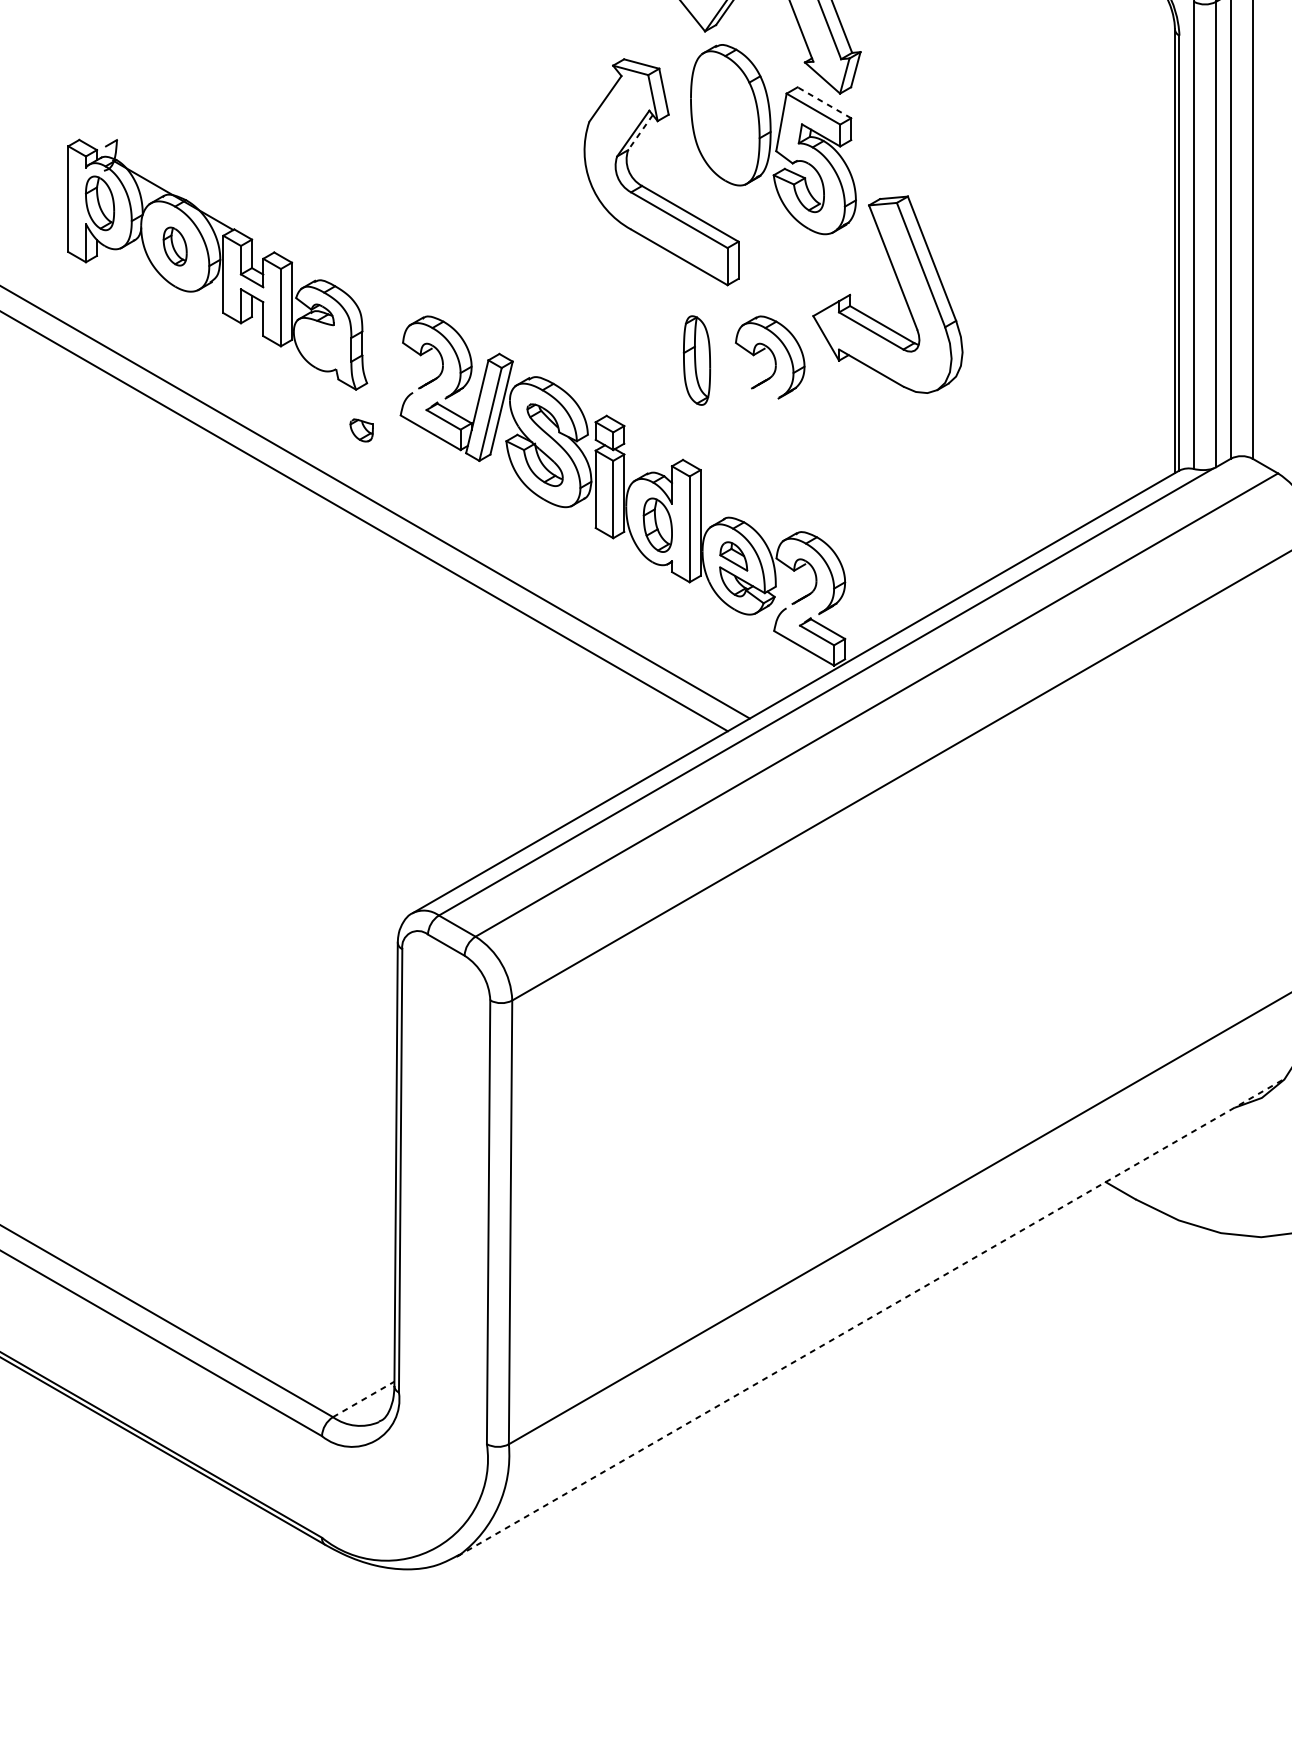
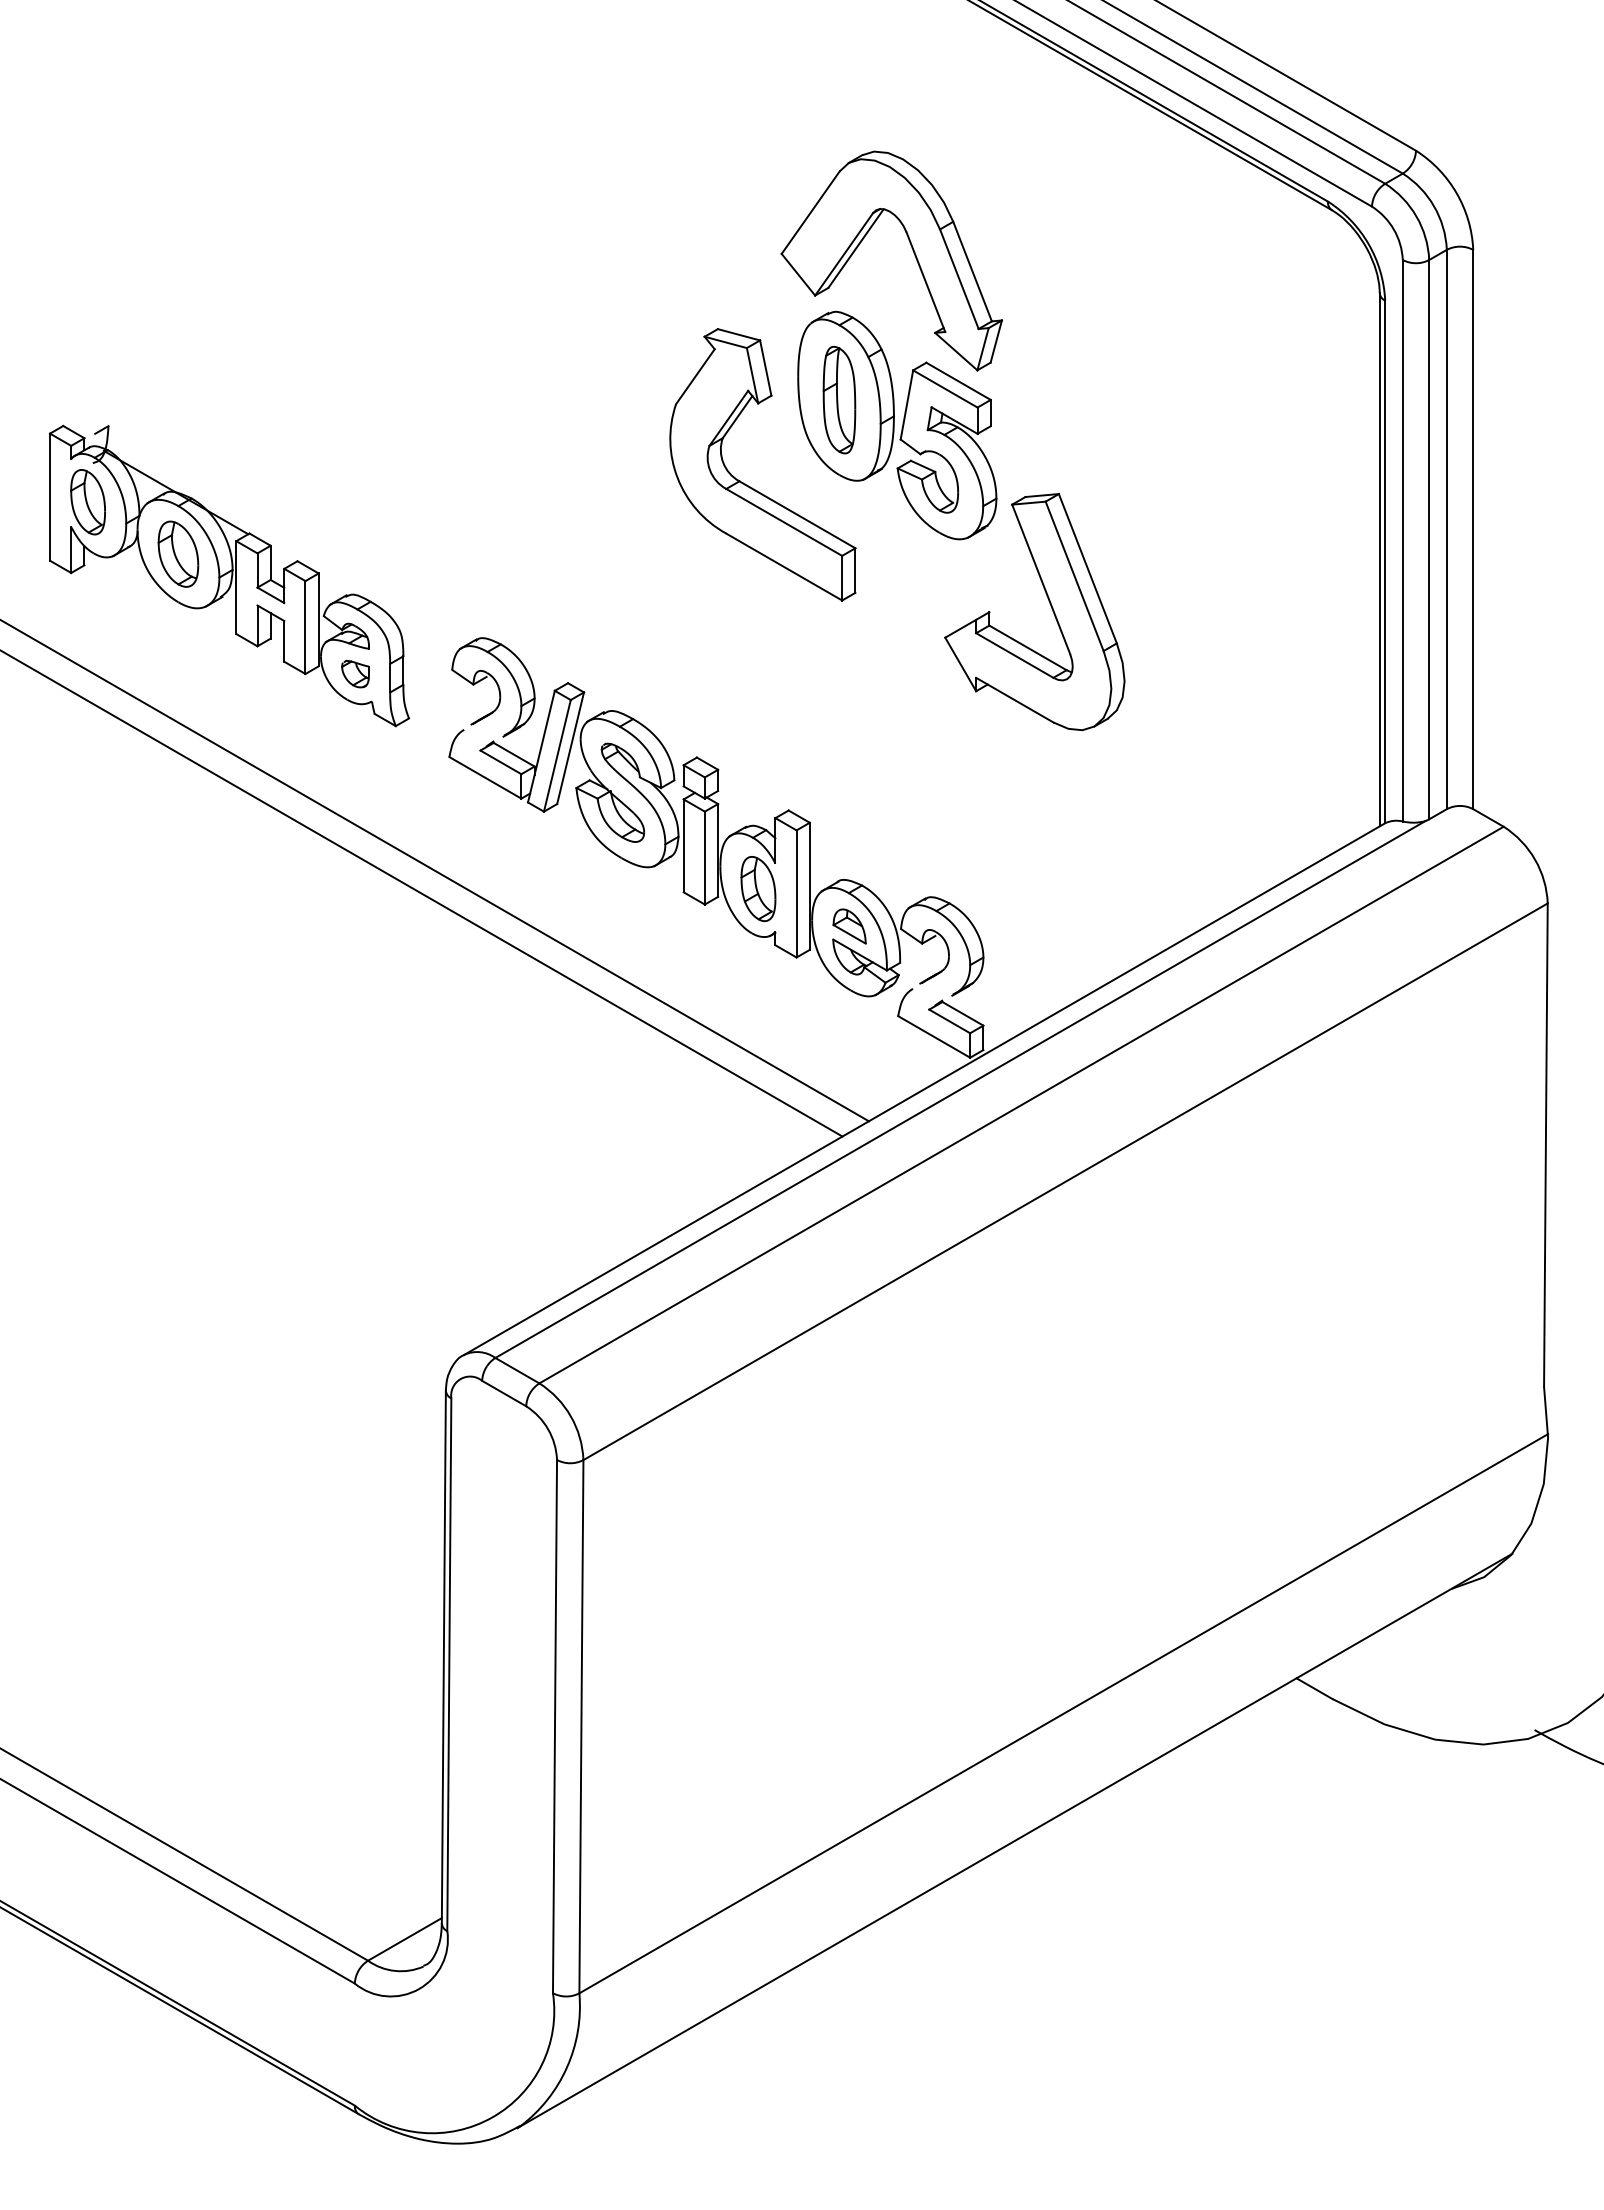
line: (824, 102) -> (958, 381), dashed -> solid
line: (640, 132) -> (737, 417), dashed -> solid
part: (175, 246) -> (178, 553), size x1.43
part: (770, 357) -> (893, 687), removed
part: (697, 360) -> (839, 399), moved
part: (361, 429) -> (355, 673), moved
line: (871, 1317) -> (1015, 1840), dashed -> solid
line: (363, 1399) -> (404, 1939), dashed -> solid

